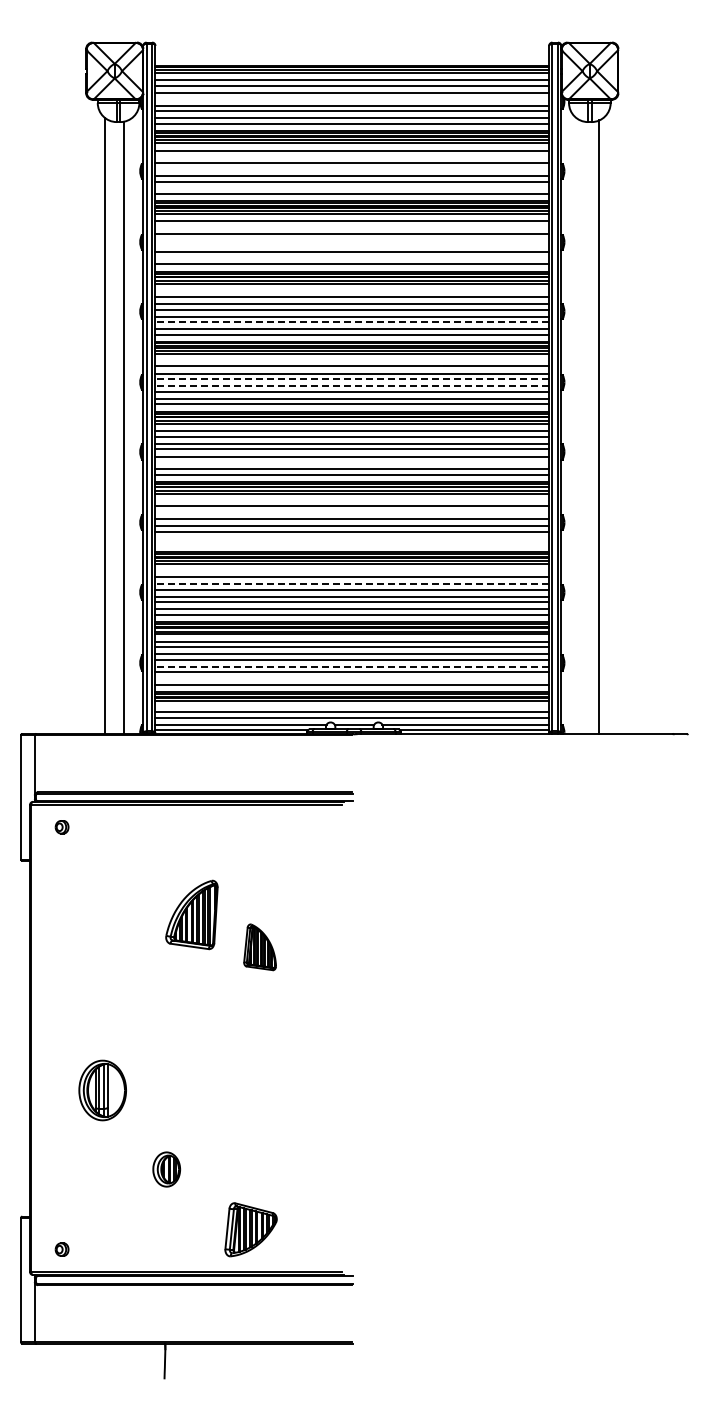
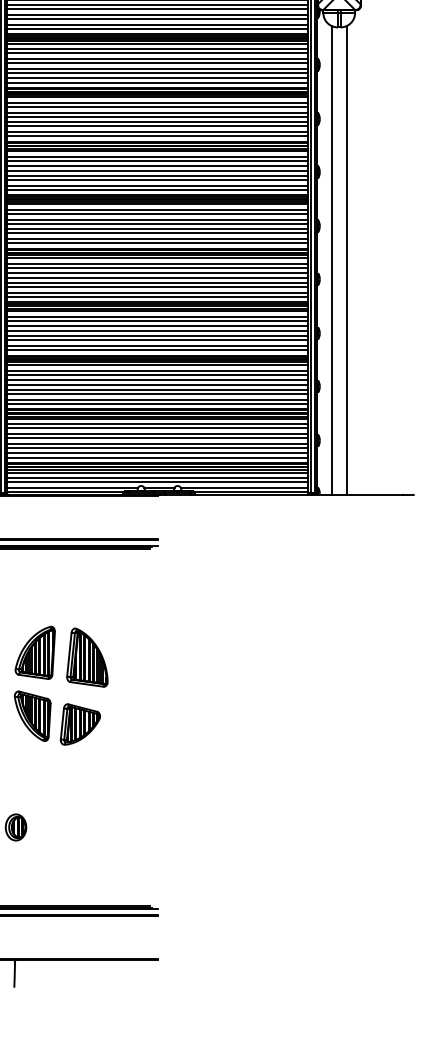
line: (352, 98) -> (157, 9), added
line: (352, 156) -> (157, 53), added
line: (352, 168) -> (157, 62), added
line: (352, 188) -> (157, 78), added
line: (352, 226) -> (157, 107), added
line: (352, 239) -> (157, 117), added
line: (352, 246) -> (157, 122), added
line: (352, 258) -> (157, 131), added
line: (352, 291) -> (157, 156), added
line: (352, 322) -> (157, 180), dashed -> solid
line: (352, 360) -> (157, 209), added
line: (352, 379) -> (157, 224), dashed -> solid
line: (352, 386) -> (157, 229), dashed -> solid
line: (580, 426) -> (332, 259), added
line: (352, 462) -> (157, 287), added
line: (352, 500) -> (157, 316), added
line: (352, 513) -> (157, 326), added
line: (352, 539) -> (157, 346), added
line: (352, 544) -> (157, 350), added
line: (352, 571) -> (157, 370), added
line: (352, 584) -> (157, 380), dashed -> solid
line: (352, 666) -> (157, 443), dashed -> solid
line: (352, 679) -> (157, 453), added
line: (352, 704) -> (157, 472), added
part: (191, 914) -> (34, 652), moved
part: (259, 947) -> (86, 657), size x1.67
part: (188, 1023) -> (32, 715), added
part: (250, 1229) -> (80, 724), moved

